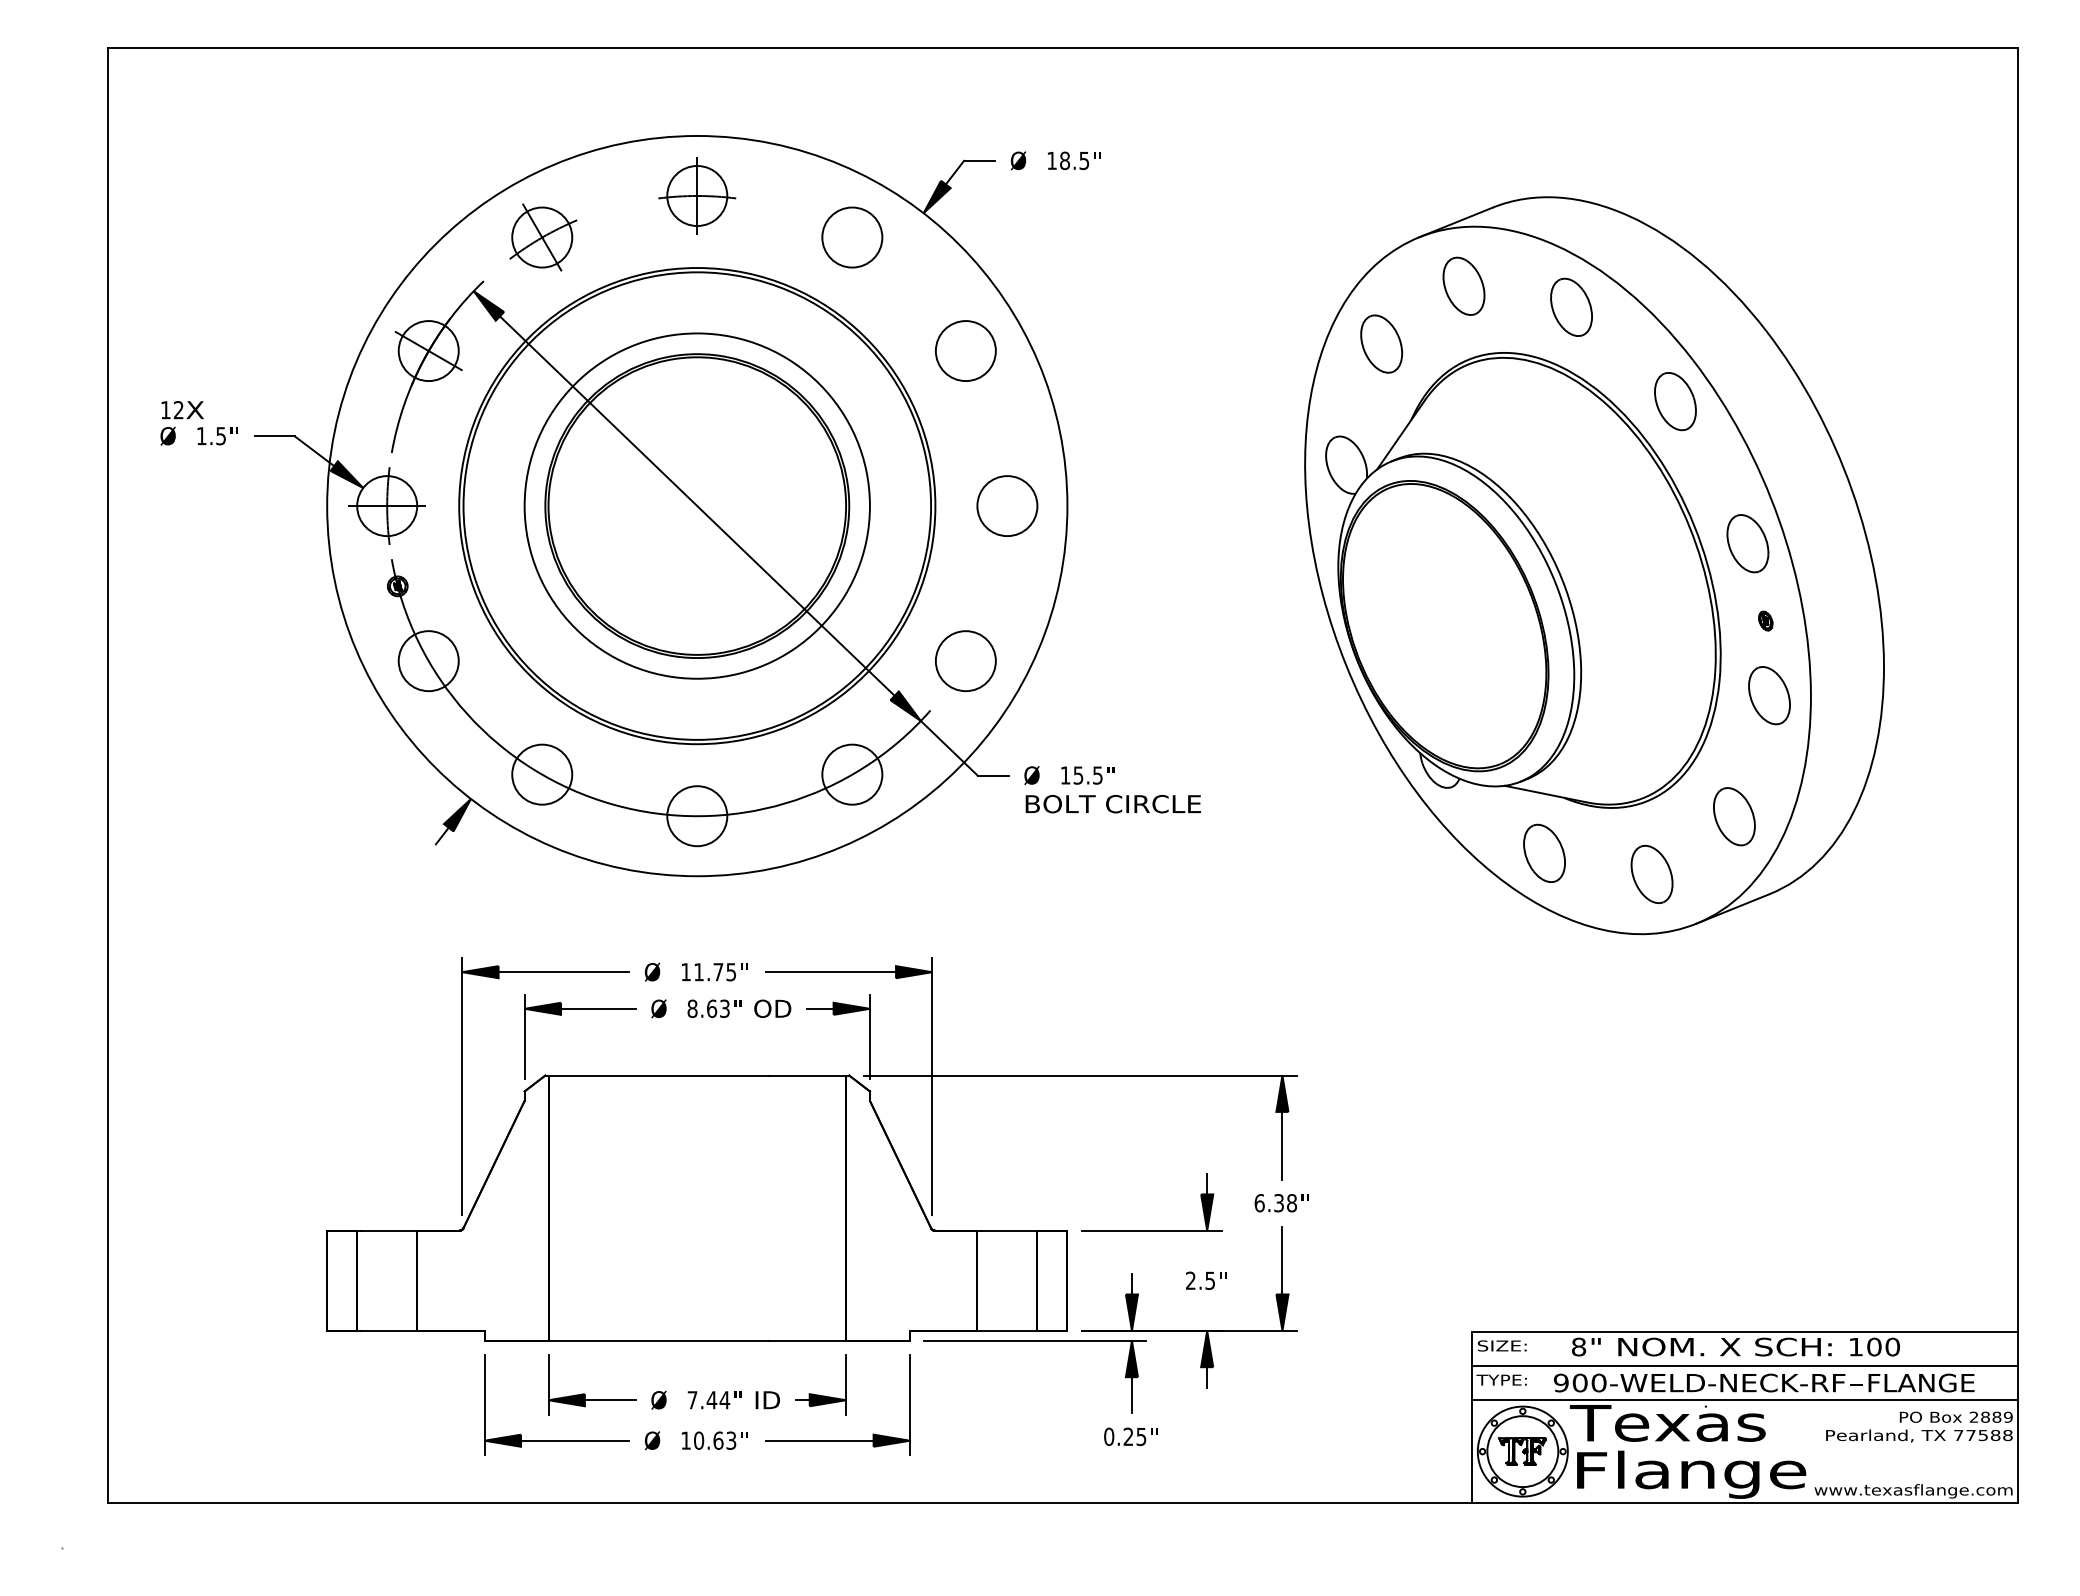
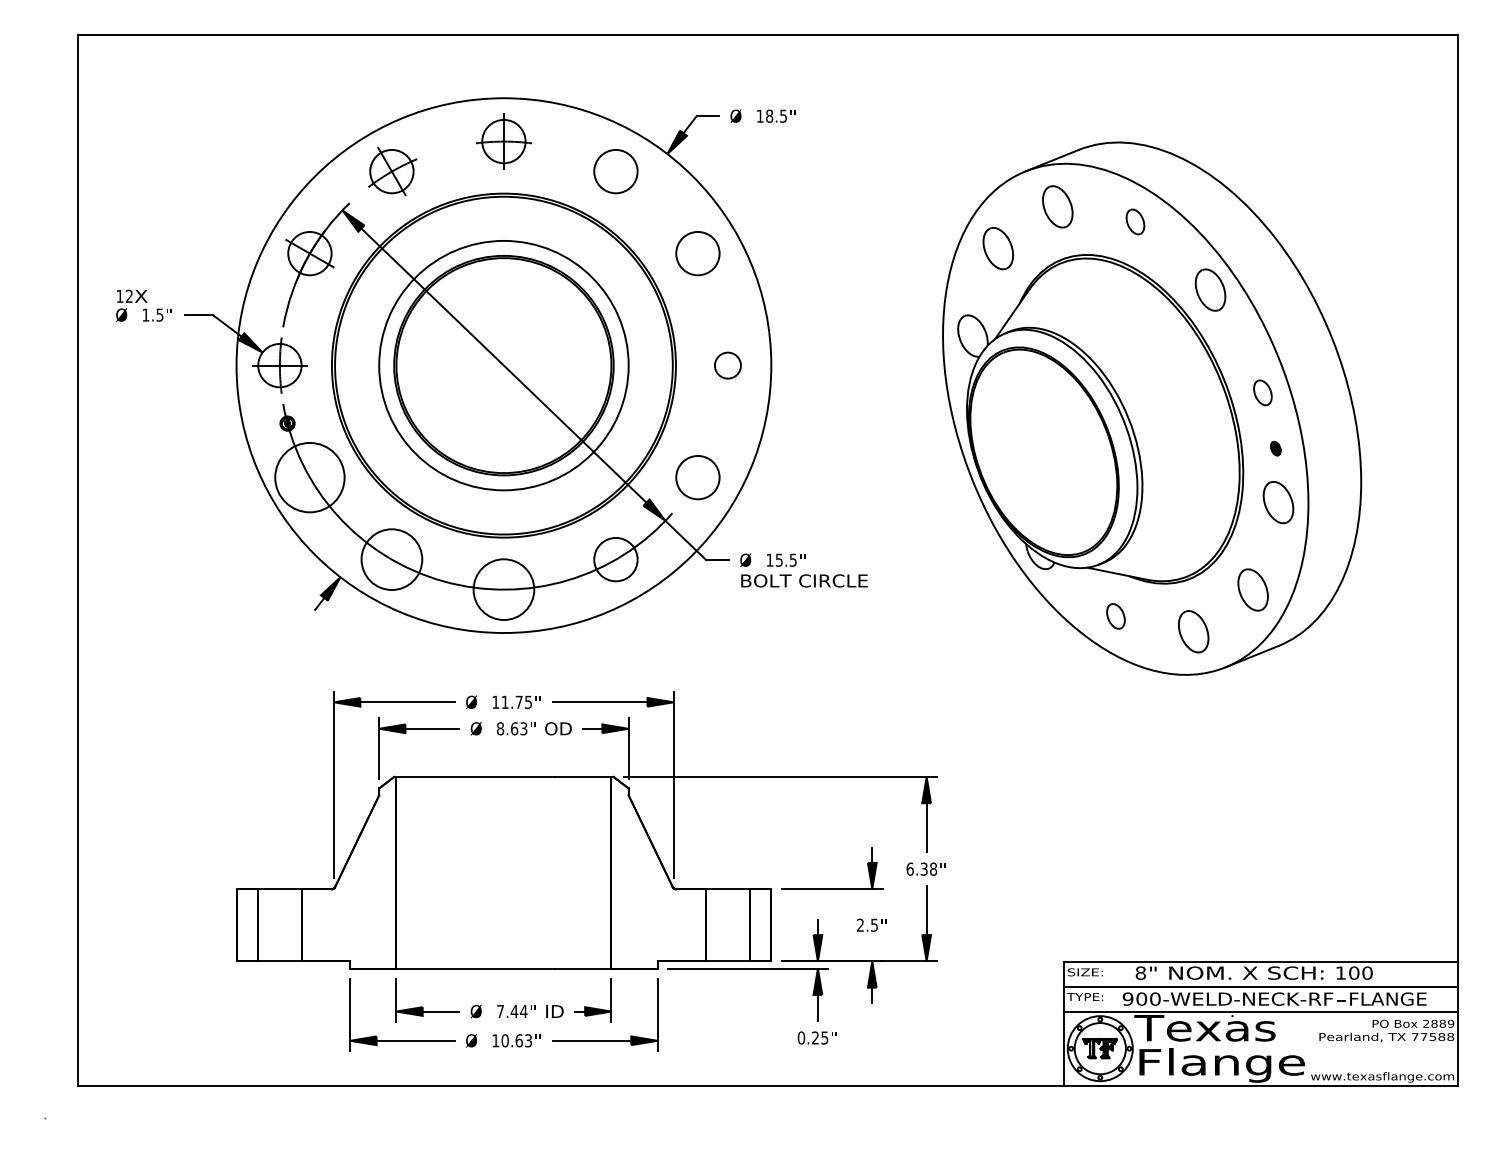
part: (1571, 306) -> (1135, 221), size x0.6
circle: (1007, 506) -> (728, 365), size x0.6
part: (1747, 543) -> (1262, 392), size x0.6
circle: (428, 661) -> (309, 477), size x1.6
circle: (542, 774) -> (392, 559), size x1.4
circle: (697, 816) -> (504, 589), size x1.4
part: (1544, 852) -> (1115, 615), size x0.6

